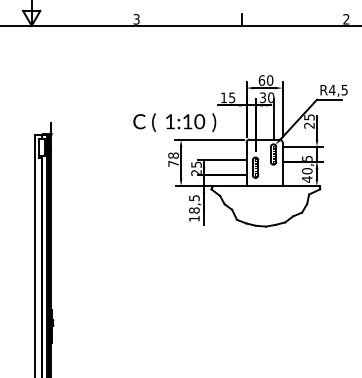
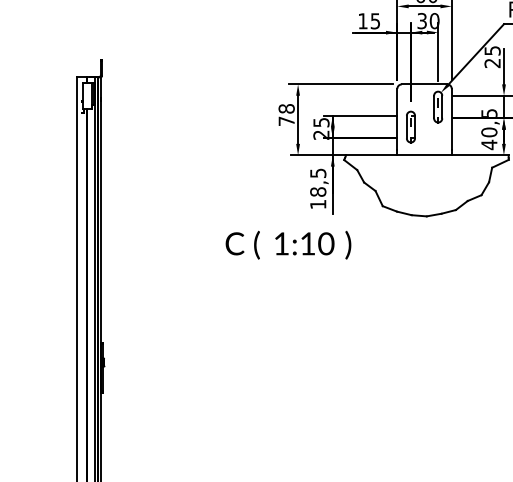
text: (174, 122) -> (288, 245), moved

